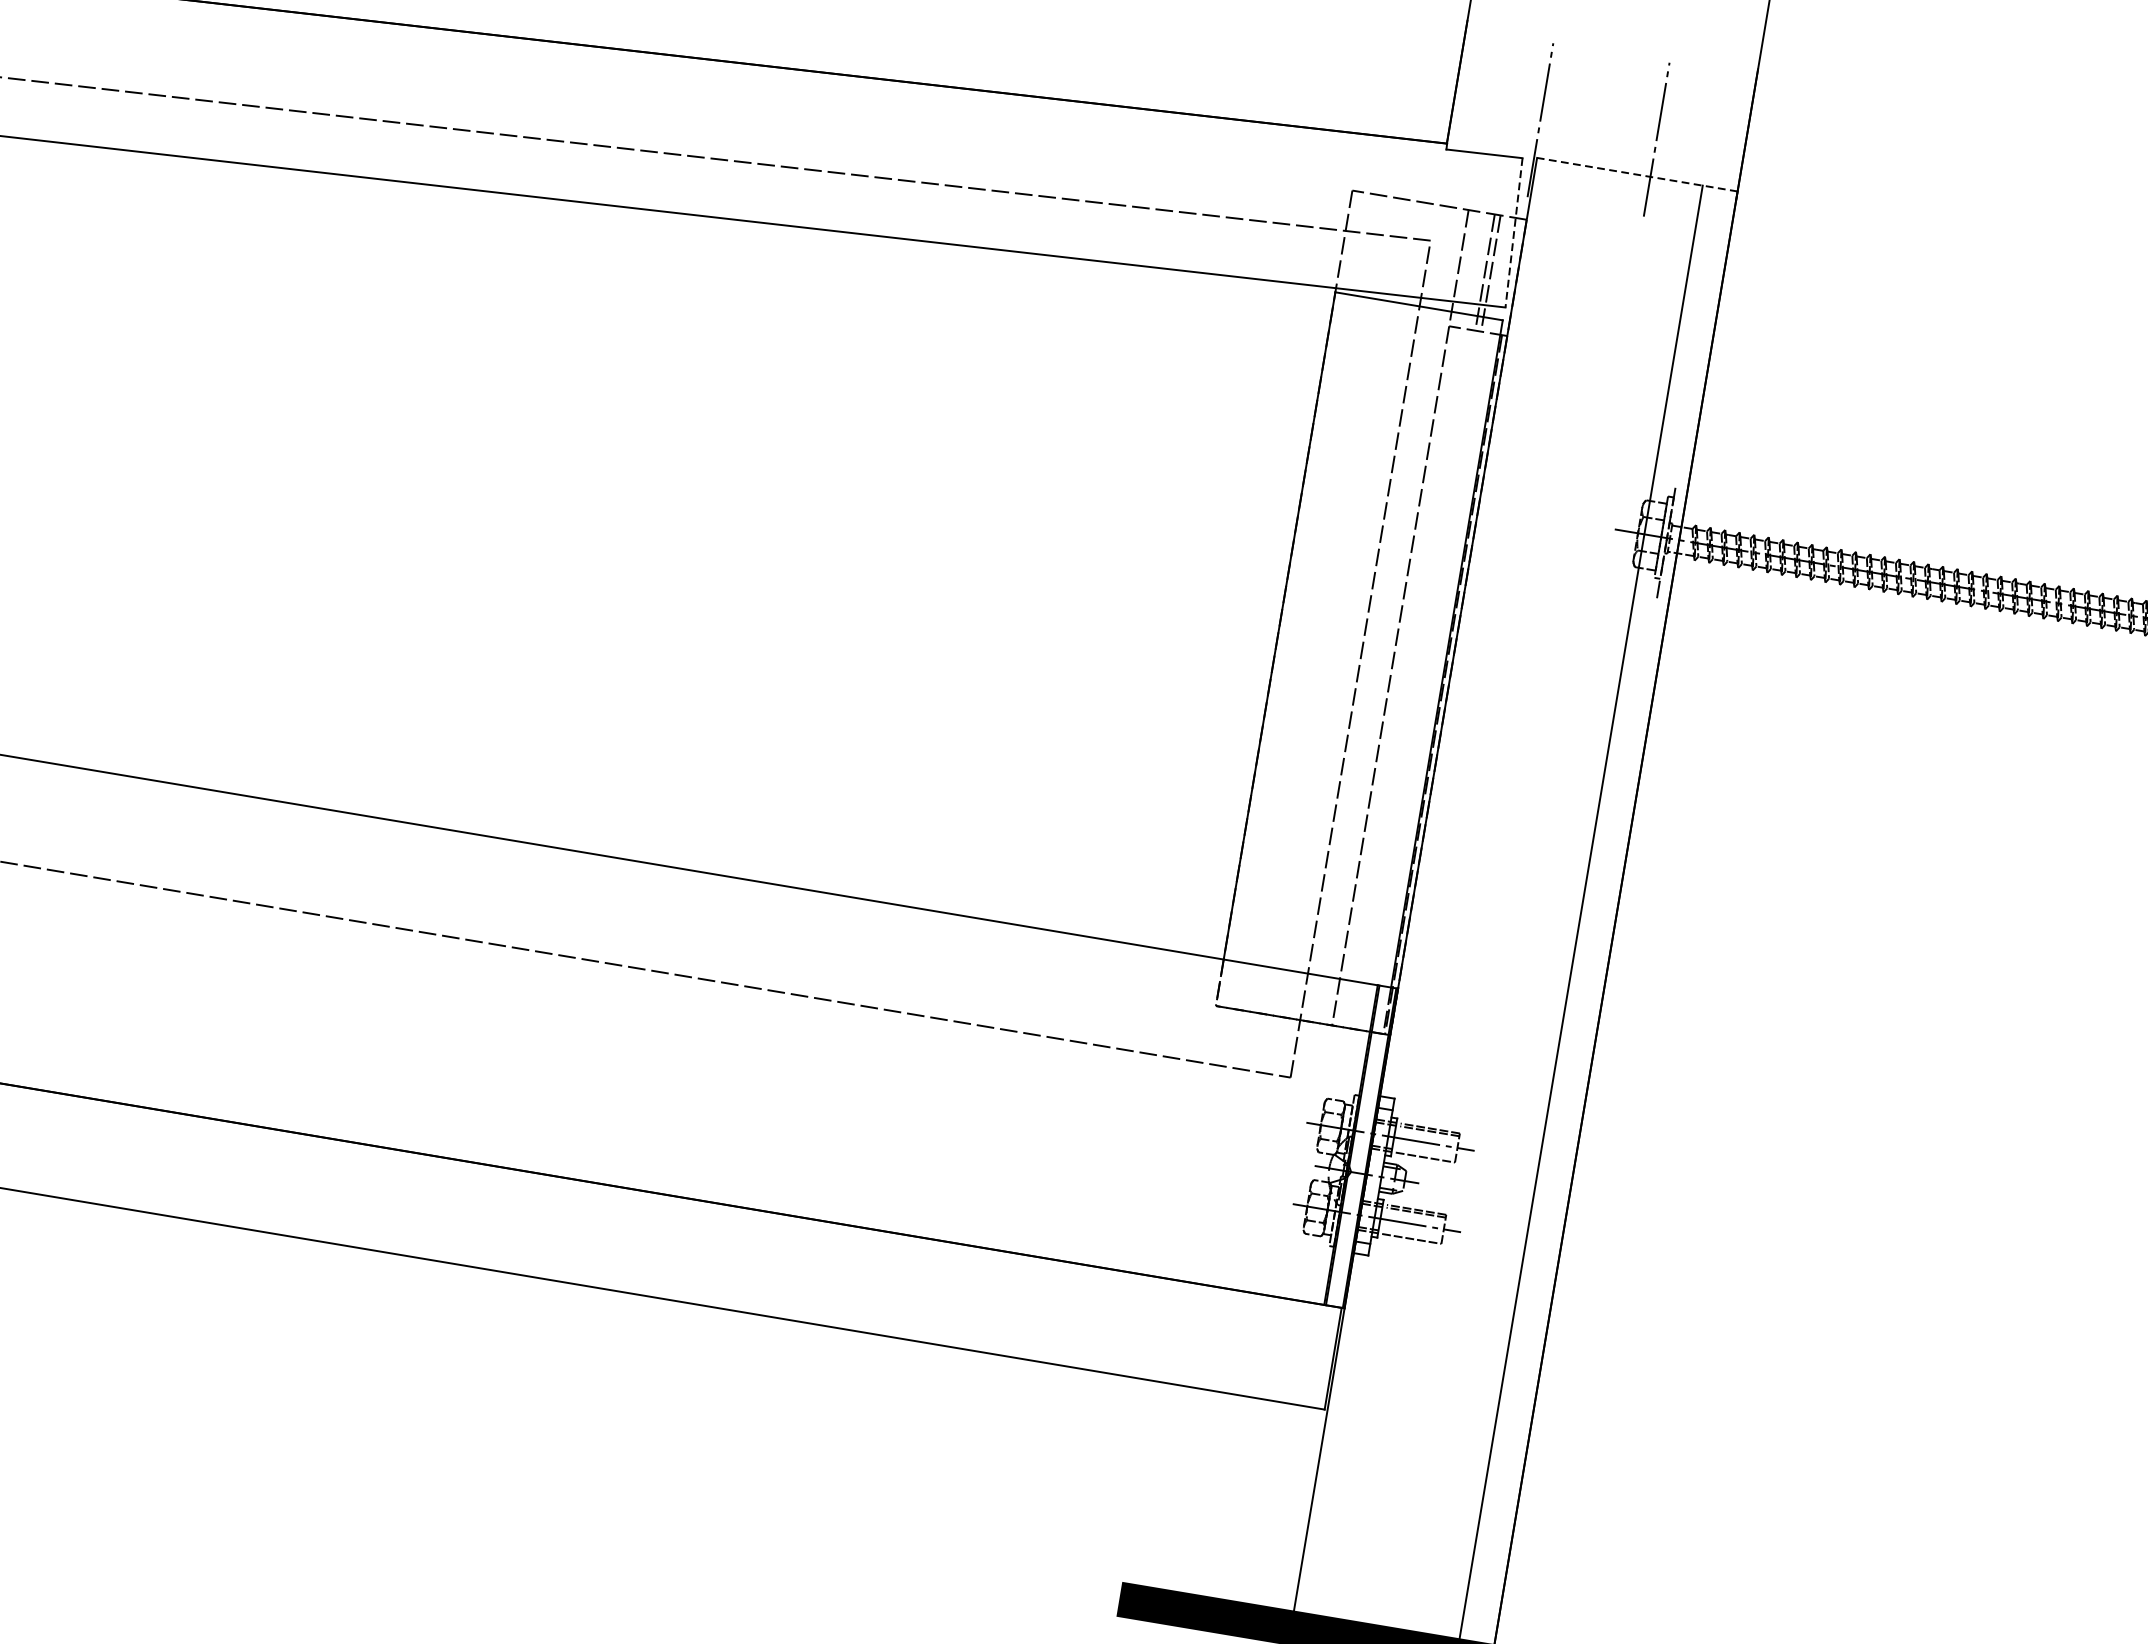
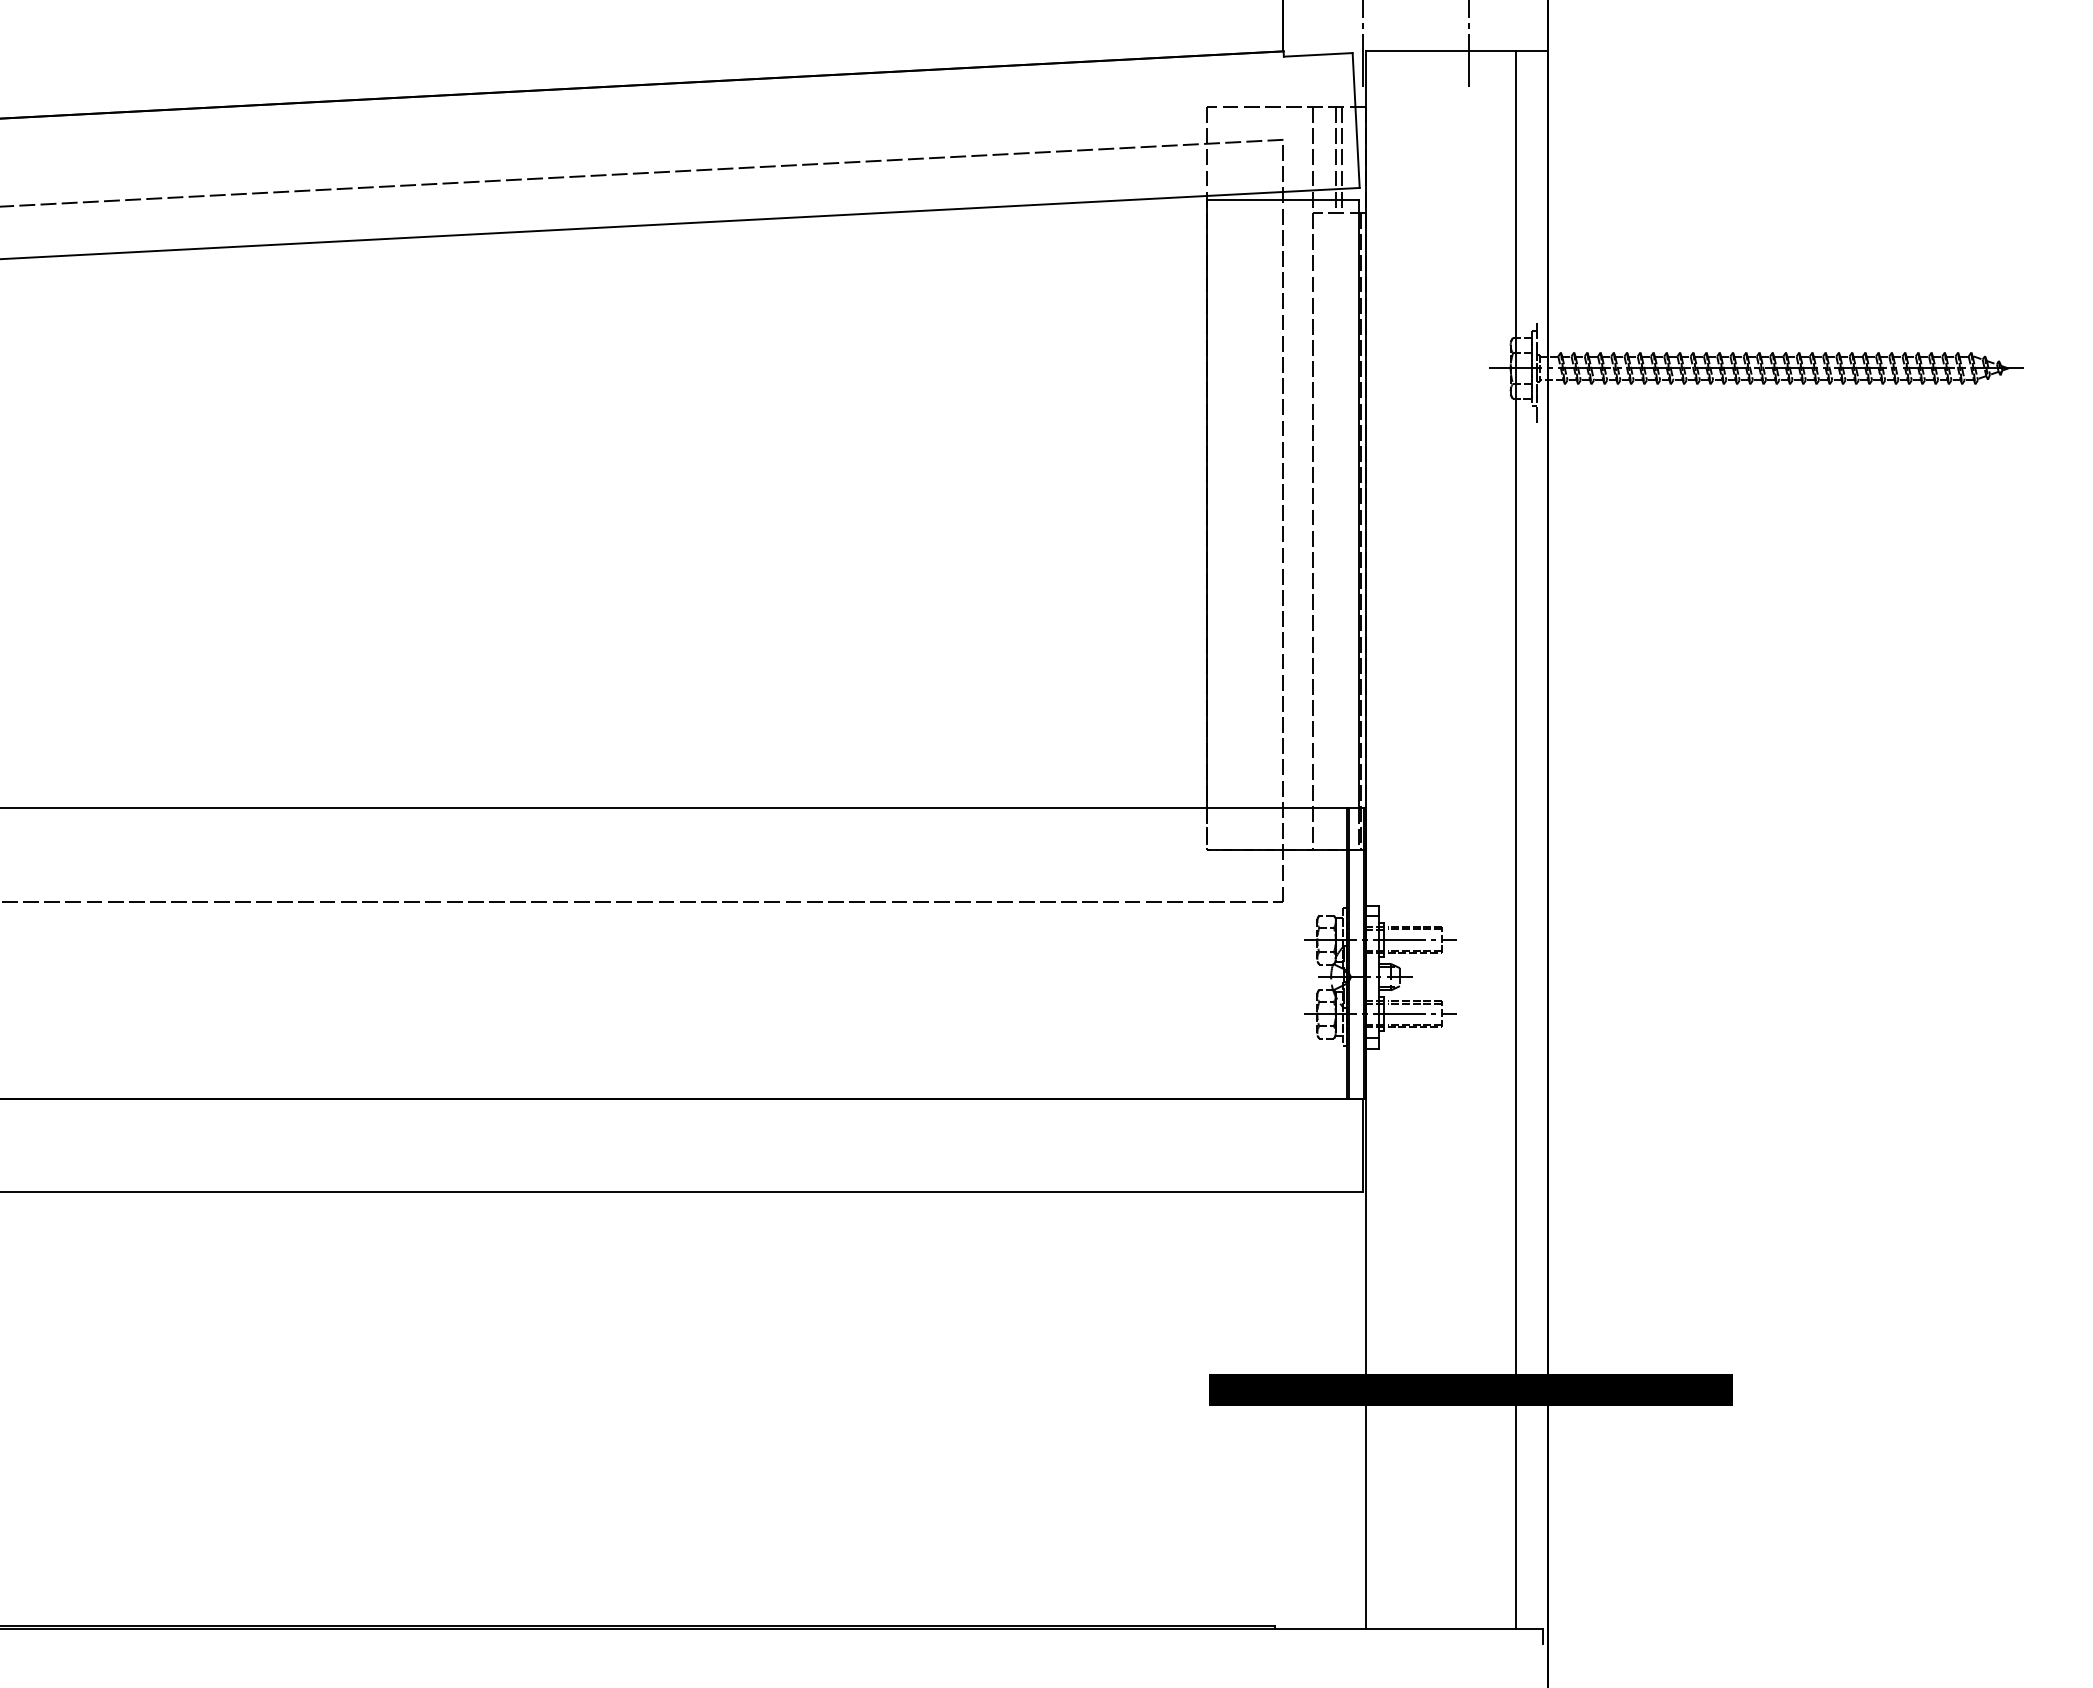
line: (1637, 174) -> (1456, 50), dashed -> solid
line: (1514, 232) -> (1356, 120), dashed -> solid
line: (1425, 1154) -> (1414, 950), added
line: (1412, 1235) -> (1414, 1024), added

